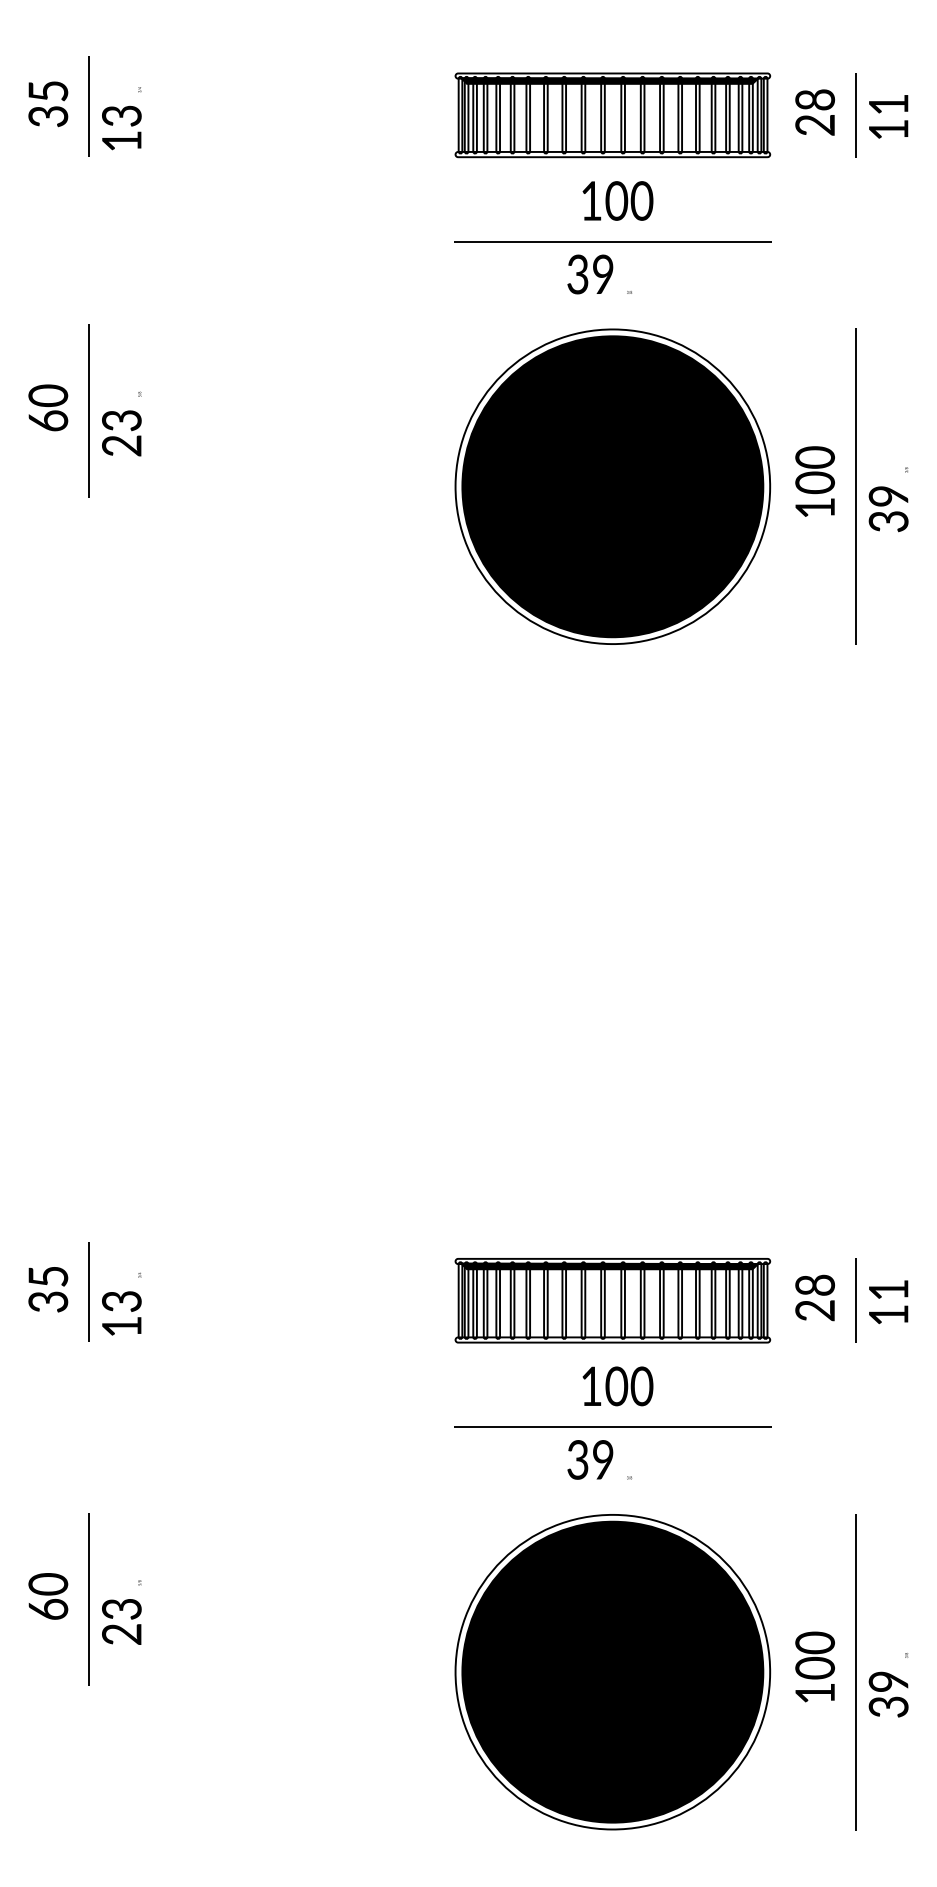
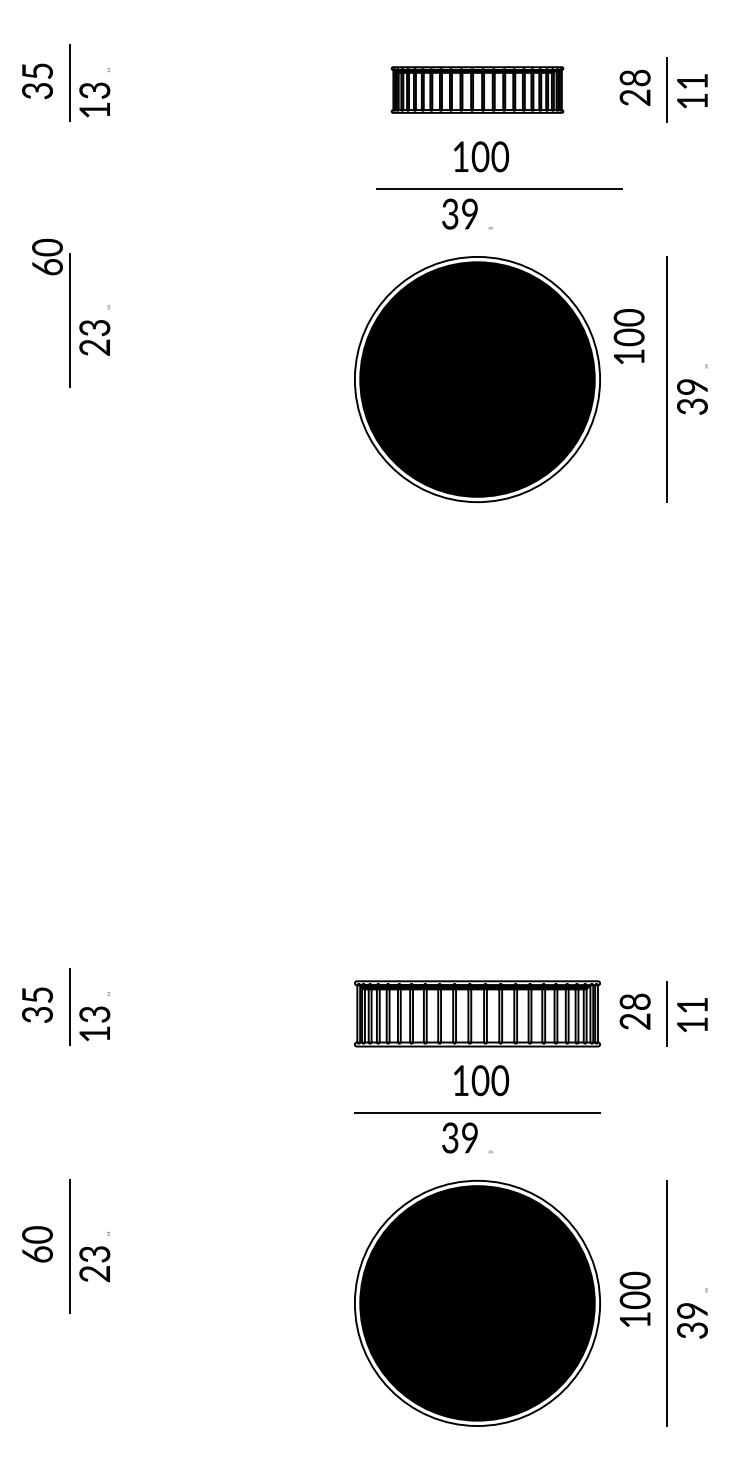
part: (612, 114) -> (477, 89), size x0.7
line: (612, 241) -> (499, 188), moved
text: (48, 407) -> (47, 256), moved
text: (814, 481) -> (628, 336), moved

